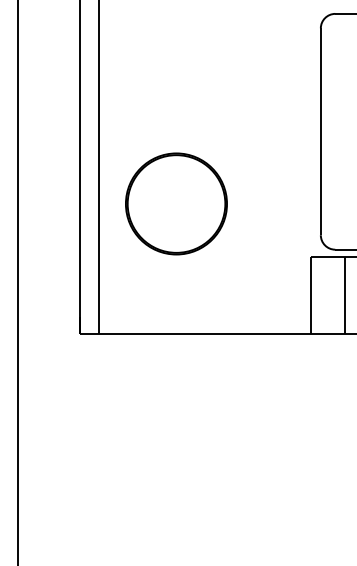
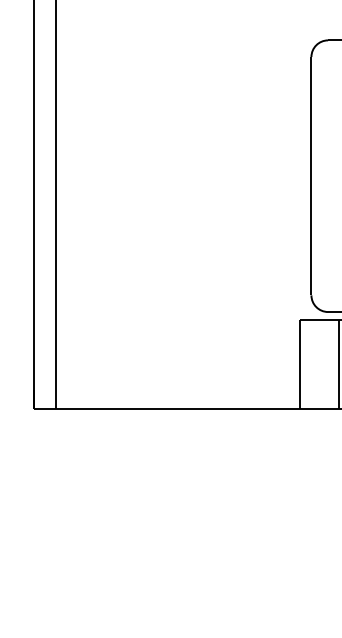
part: (176, 203) -> (145, 258), removed

